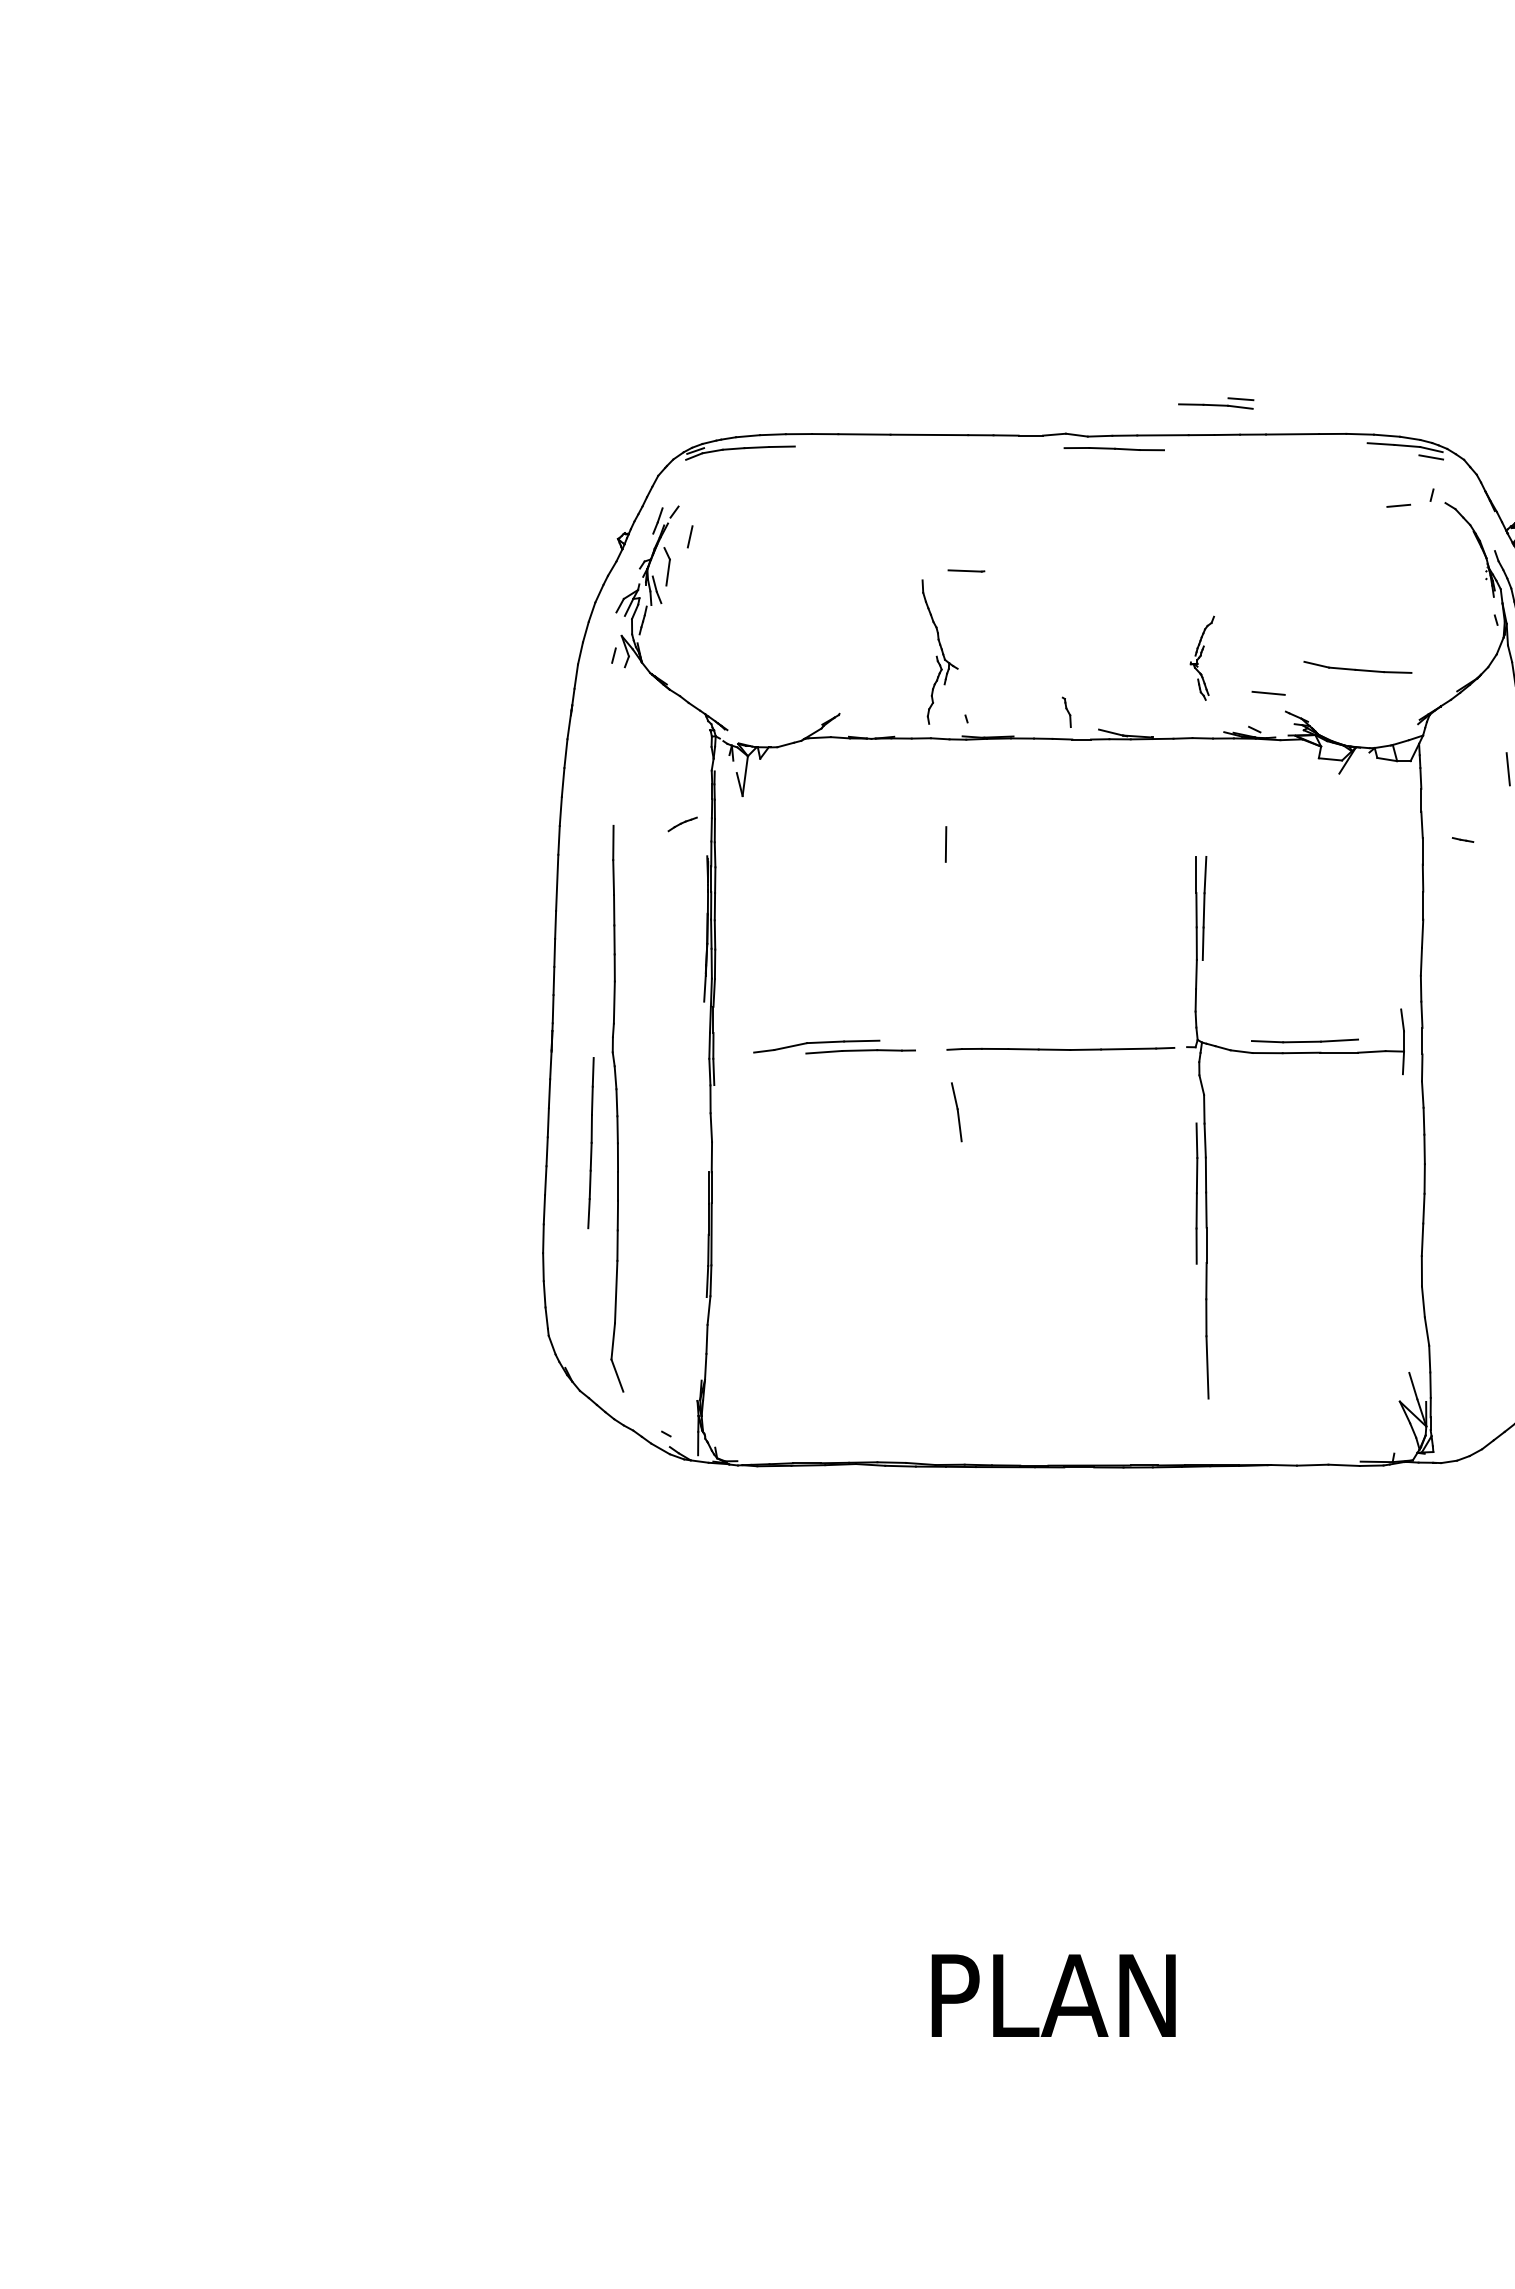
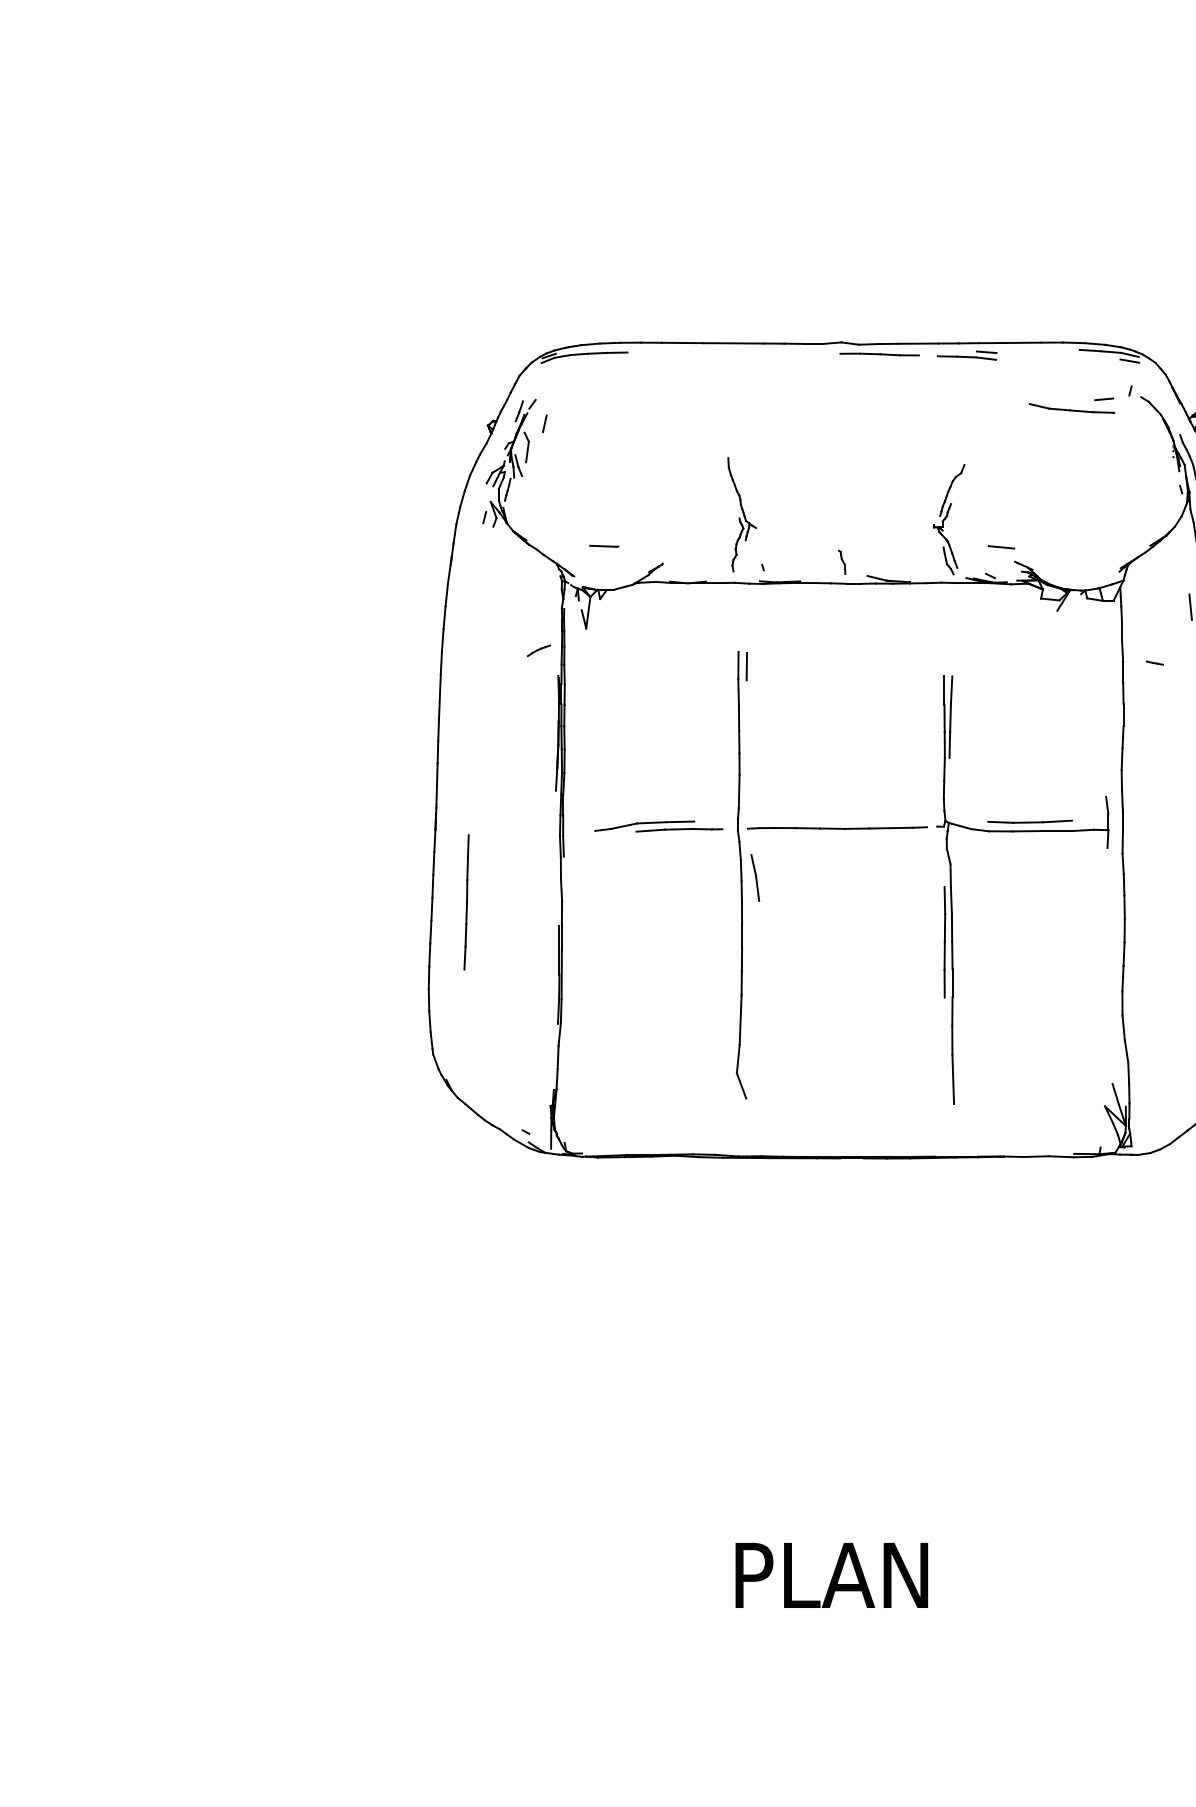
part: (1216, 403) -> (967, 355), moved
line: (966, 570) -> (604, 545), moved
part: (1202, 658) -> (949, 519), size x1.67
part: (1357, 667) -> (1071, 408), moved
part: (617, 1108) -> (741, 875), moved

